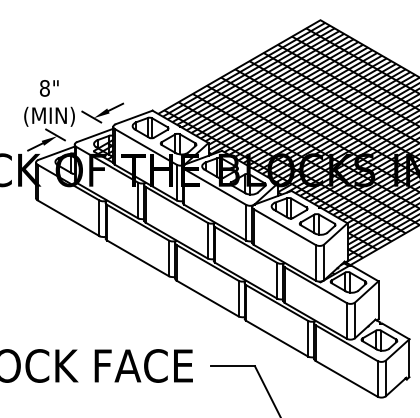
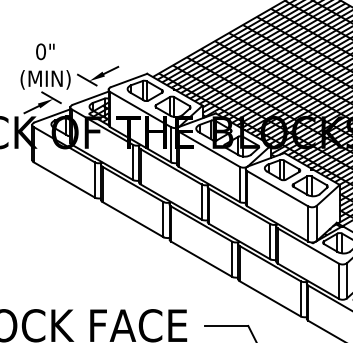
text: (44, 88) -> (40, 51), 8" -> 0"

